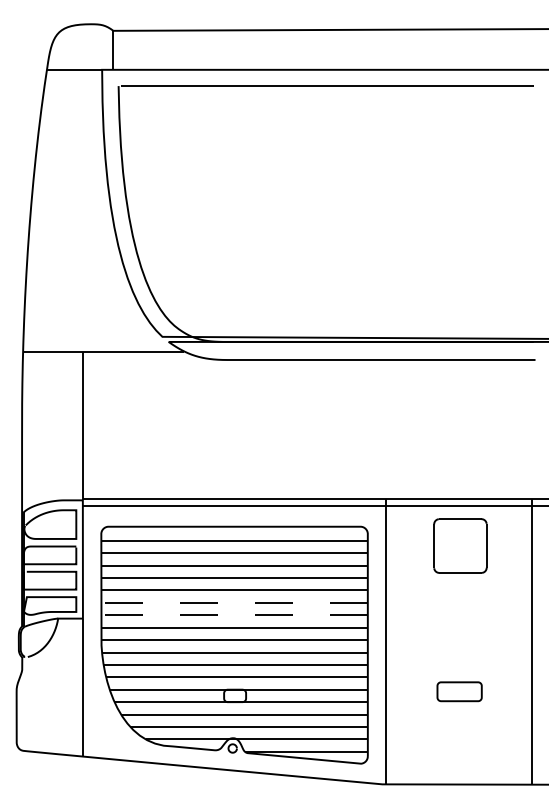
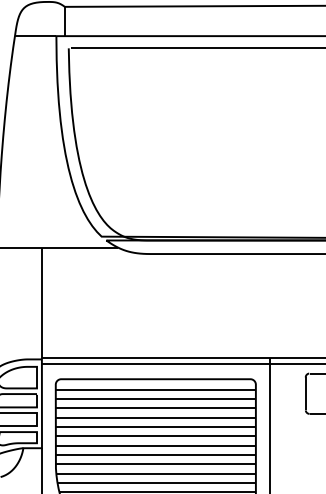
line: (234, 602) -> (155, 436), dashed -> solid
line: (234, 615) -> (155, 445), dashed -> solid

